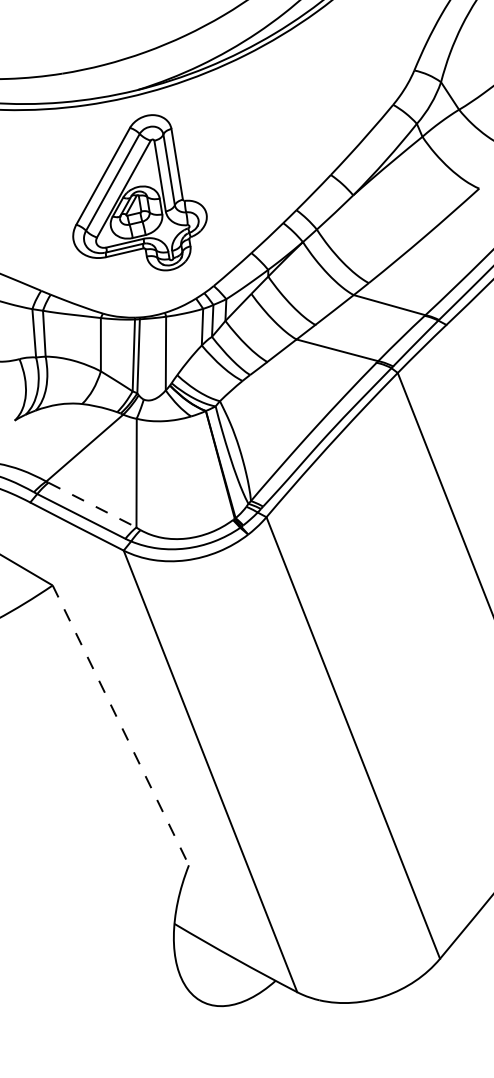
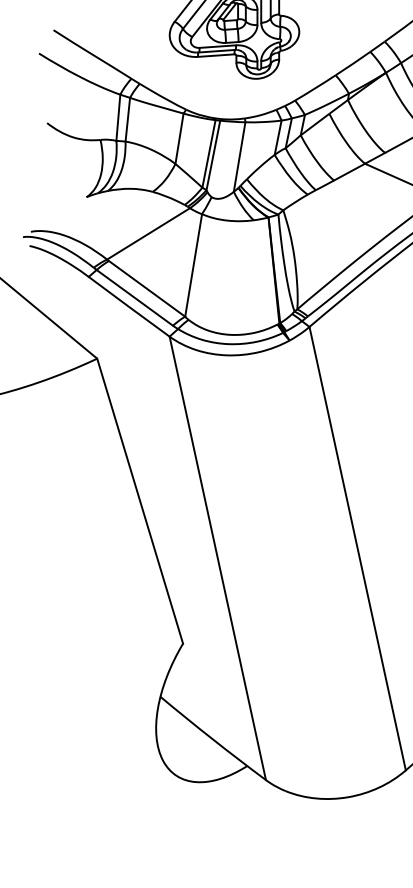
line: (92, 505) -> (147, 289), dashed -> solid
line: (120, 725) -> (139, 501), dashed -> solid

